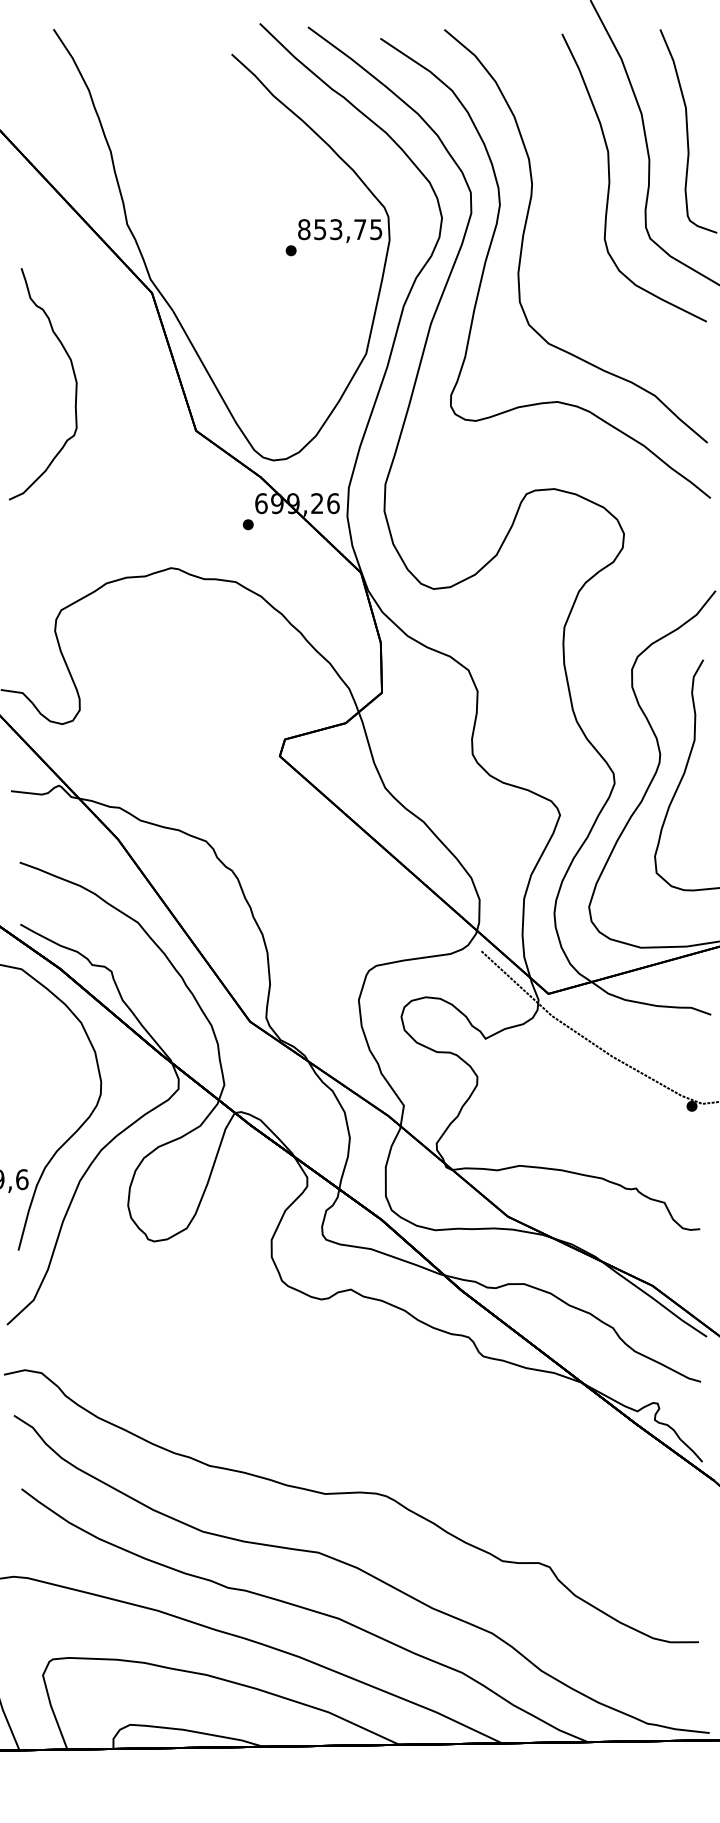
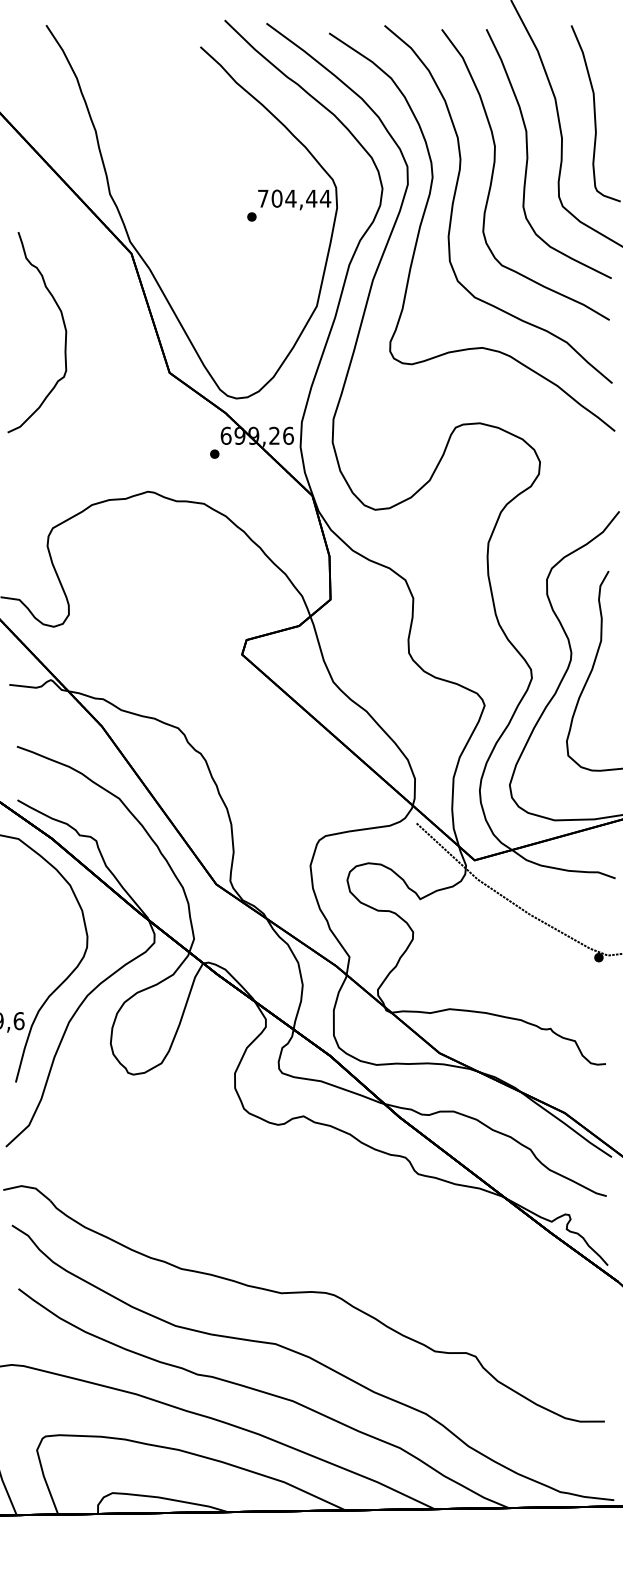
curve: (571, 194) -> (494, 168), added
text: (340, 229) -> (294, 198), 853,75 -> 704,44

